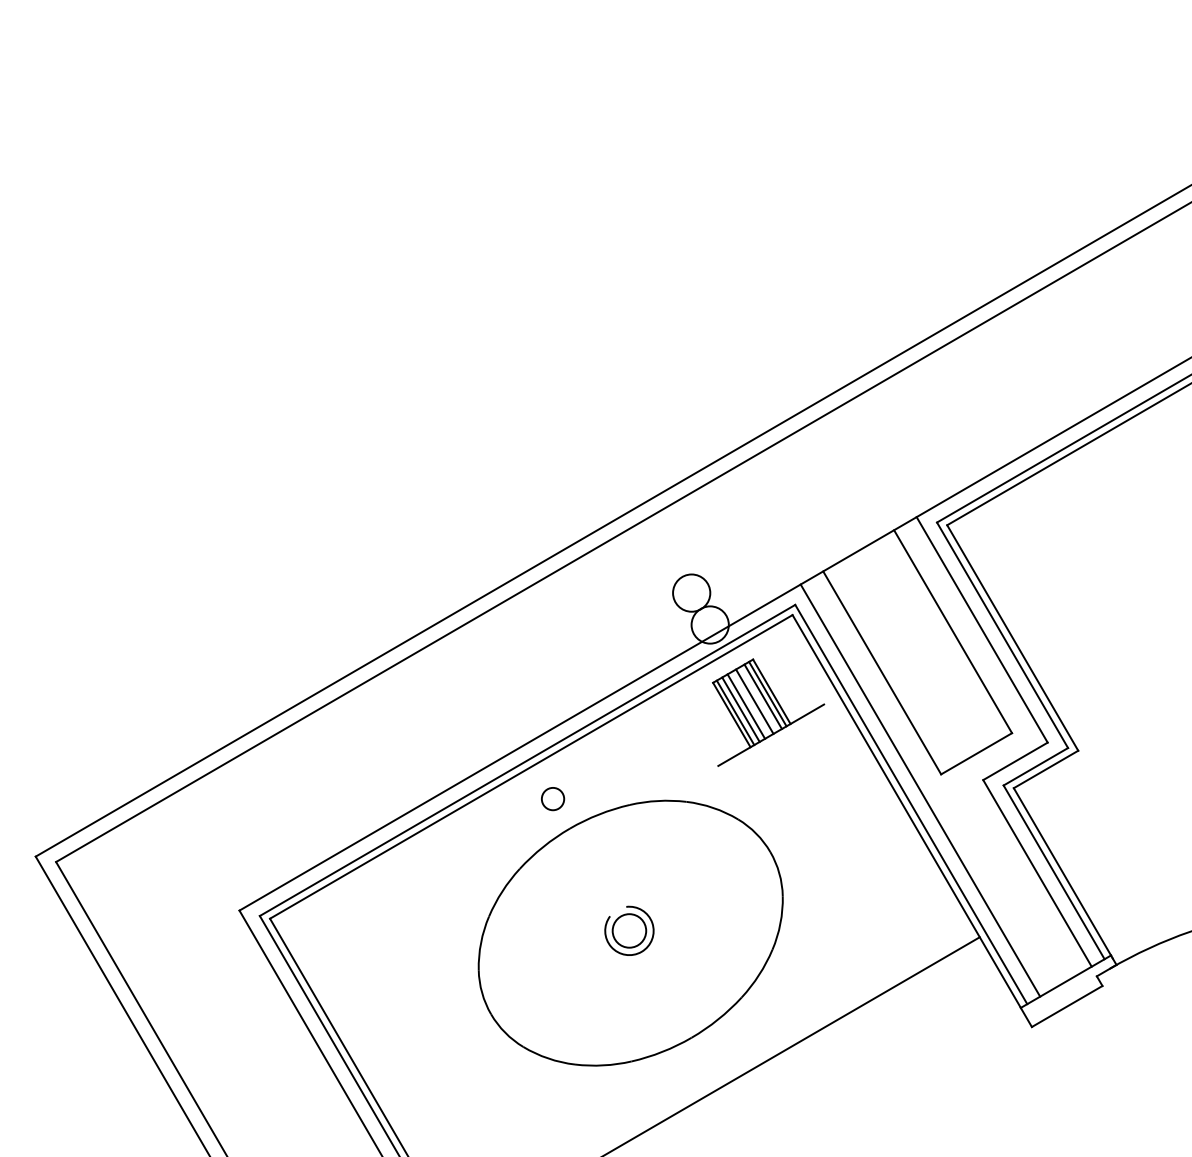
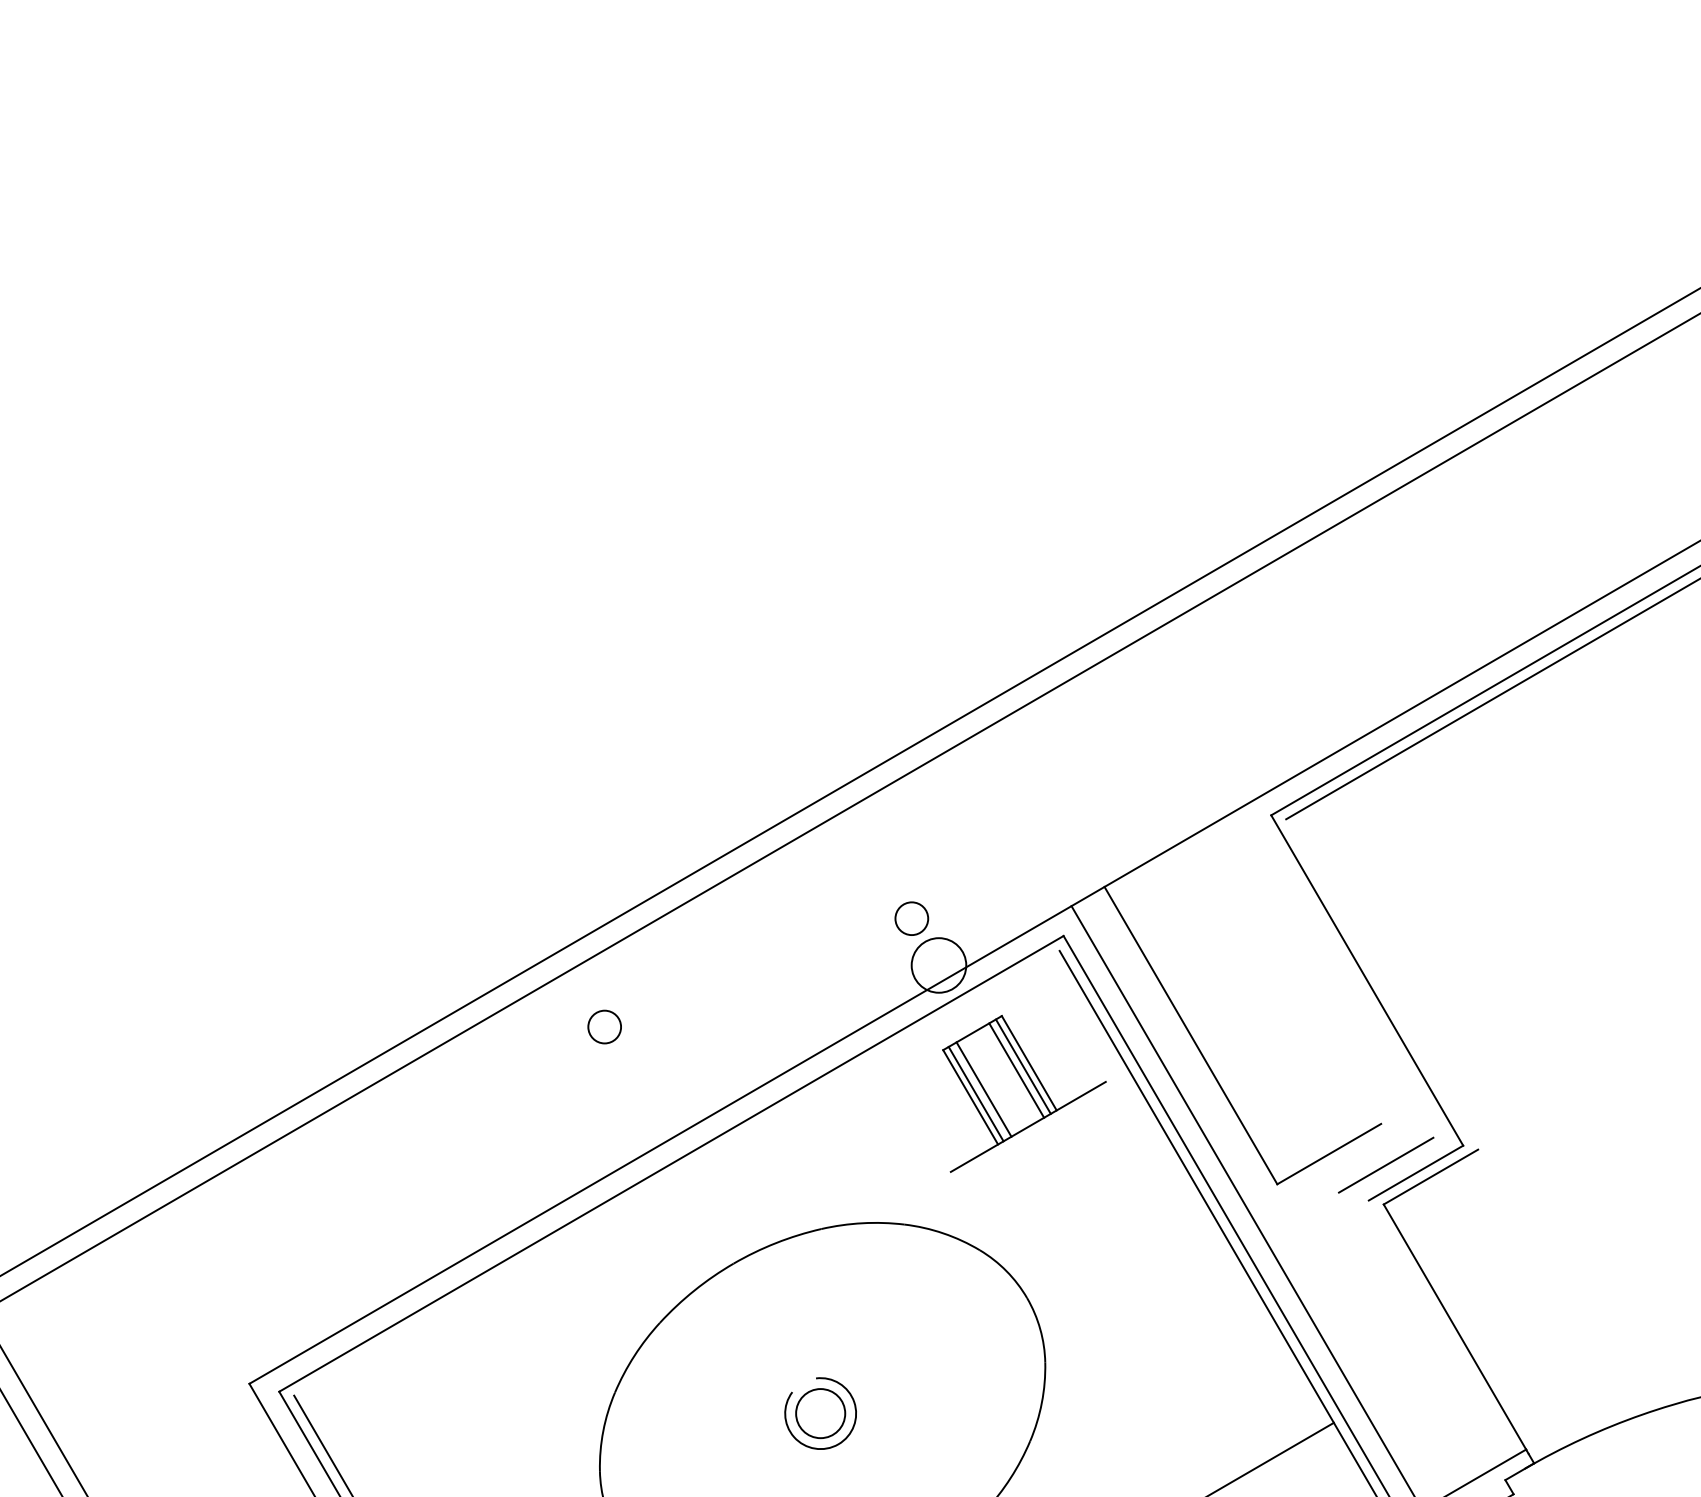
circle: (691, 592) -> (911, 917), size x0.6
line: (981, 629) -> (1336, 972), removed
line: (953, 631) -> (1295, 974), removed
line: (1012, 637) -> (1381, 983), removed
line: (754, 701) -> (1003, 1077), removed
line: (746, 706) -> (992, 1084), removed
line: (531, 766) -> (677, 1172), removed
circle: (553, 799) -> (605, 1027), moved
line: (1053, 872) -> (1441, 1327), removed
line: (1037, 873) -> (1418, 1329), removed

